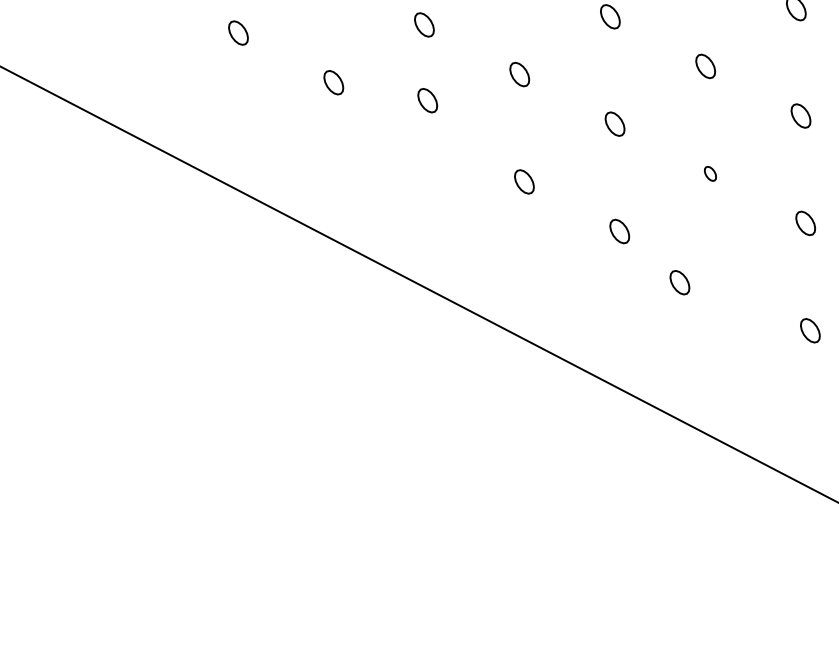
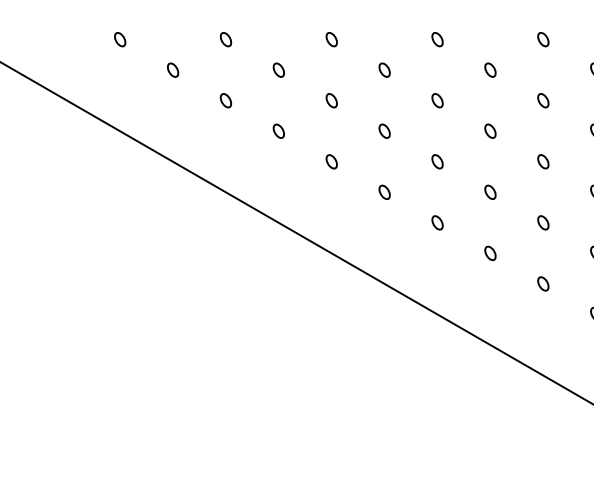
part: (427, 99) -> (384, 191), moved
part: (710, 173) -> (543, 222), size x1.67
part: (680, 281) -> (543, 283), moved

